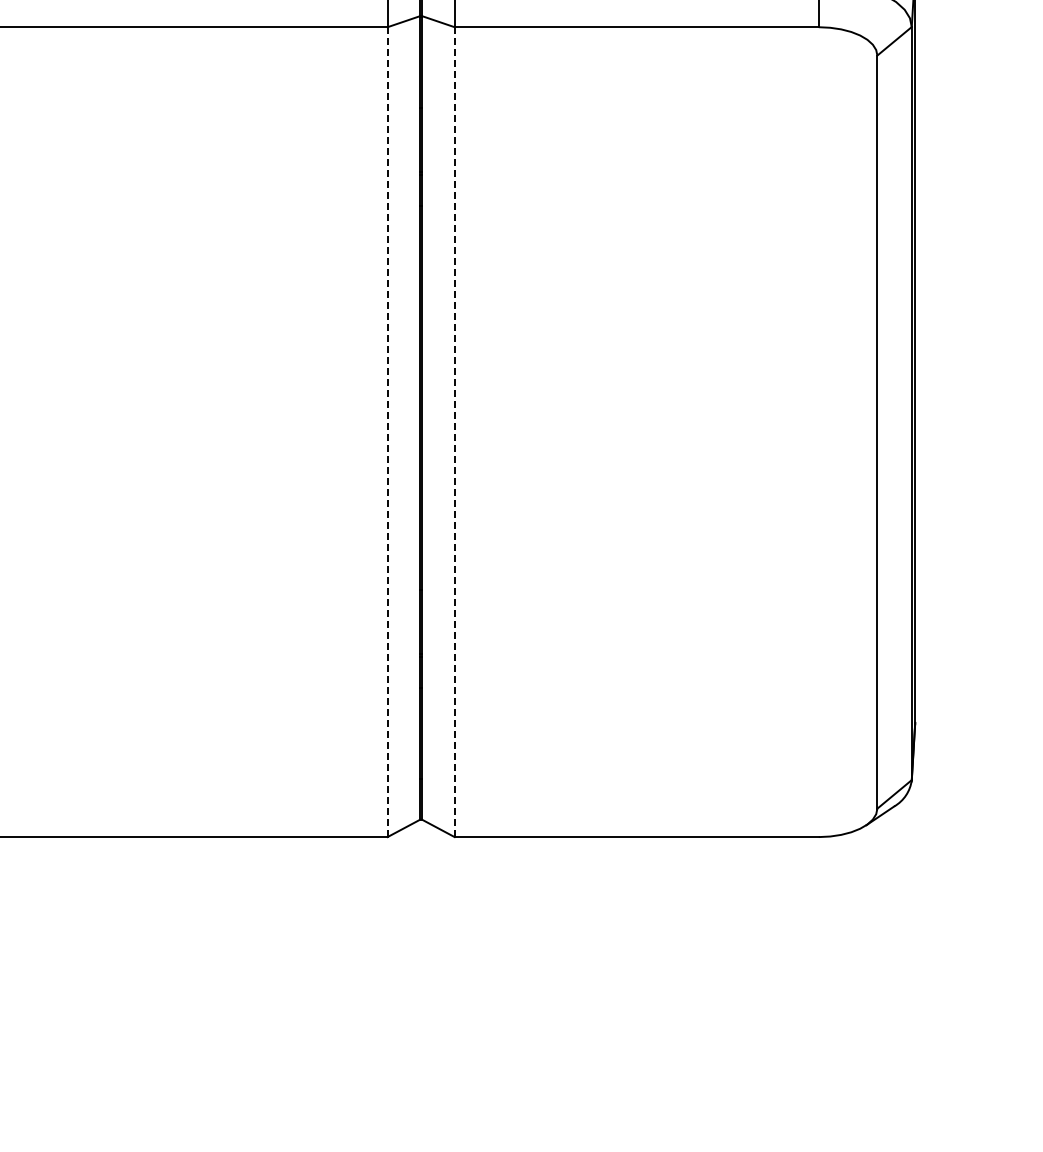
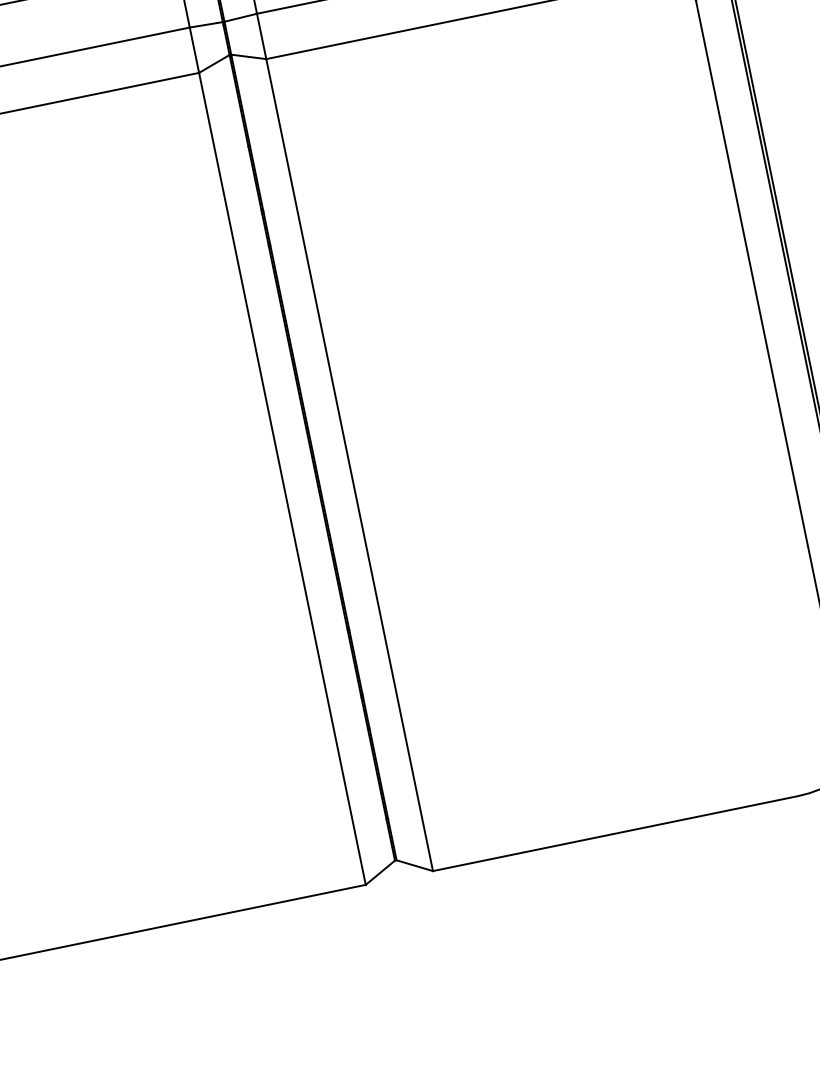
line: (387, 432) -> (282, 479), dashed -> solid
line: (454, 432) -> (349, 465), dashed -> solid

